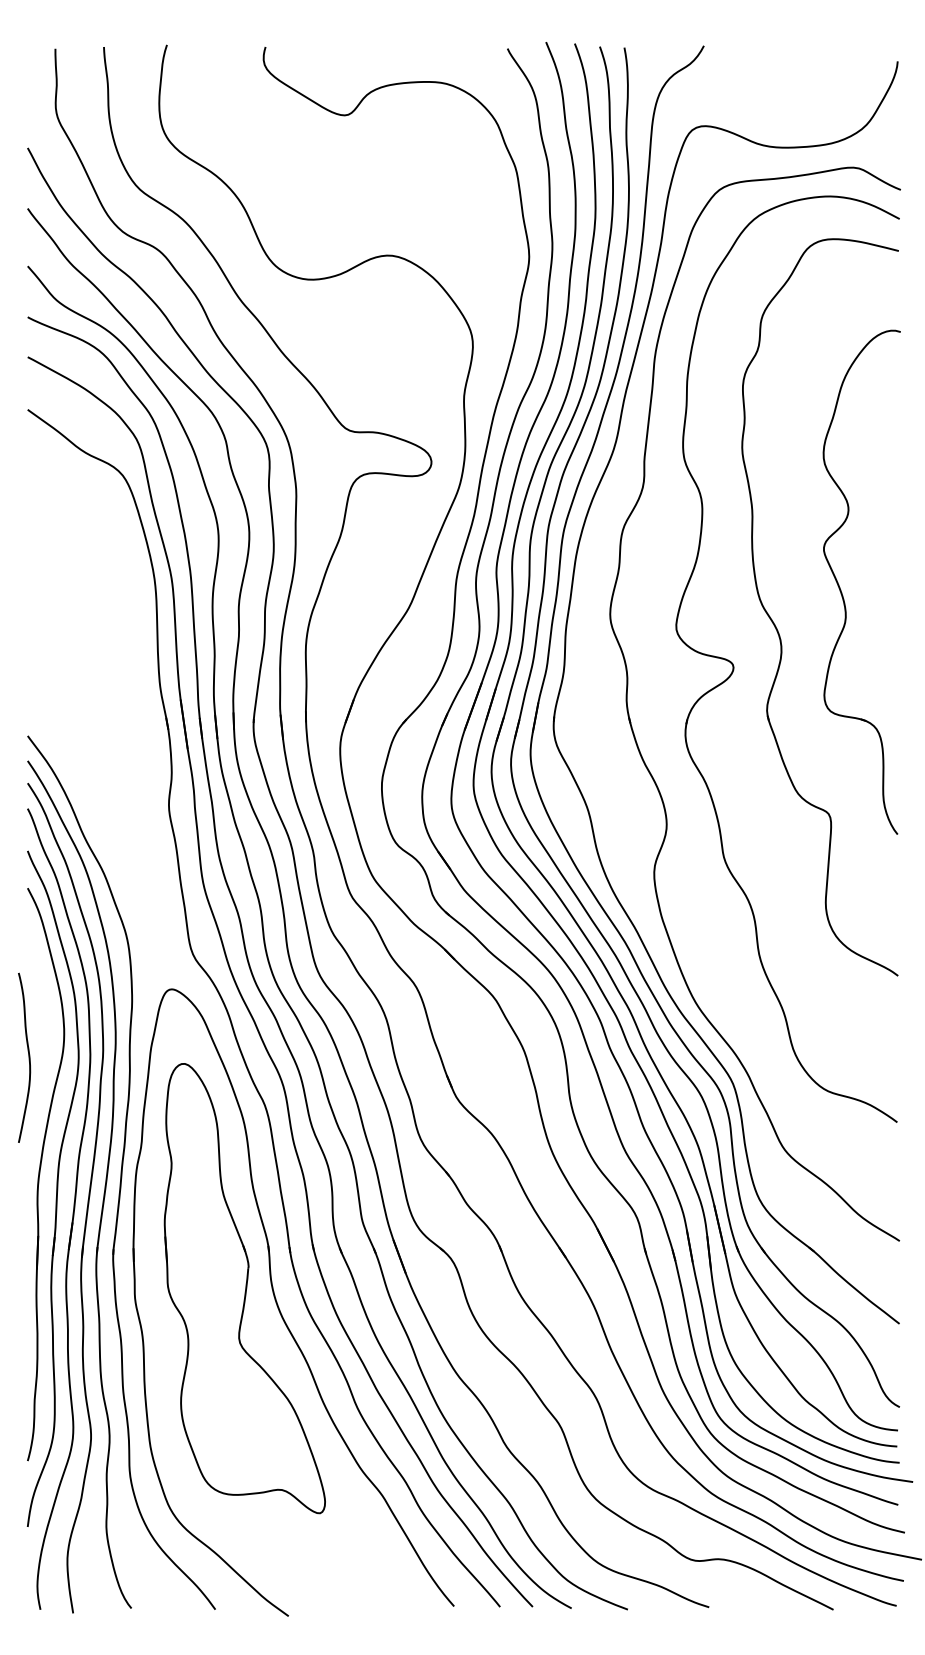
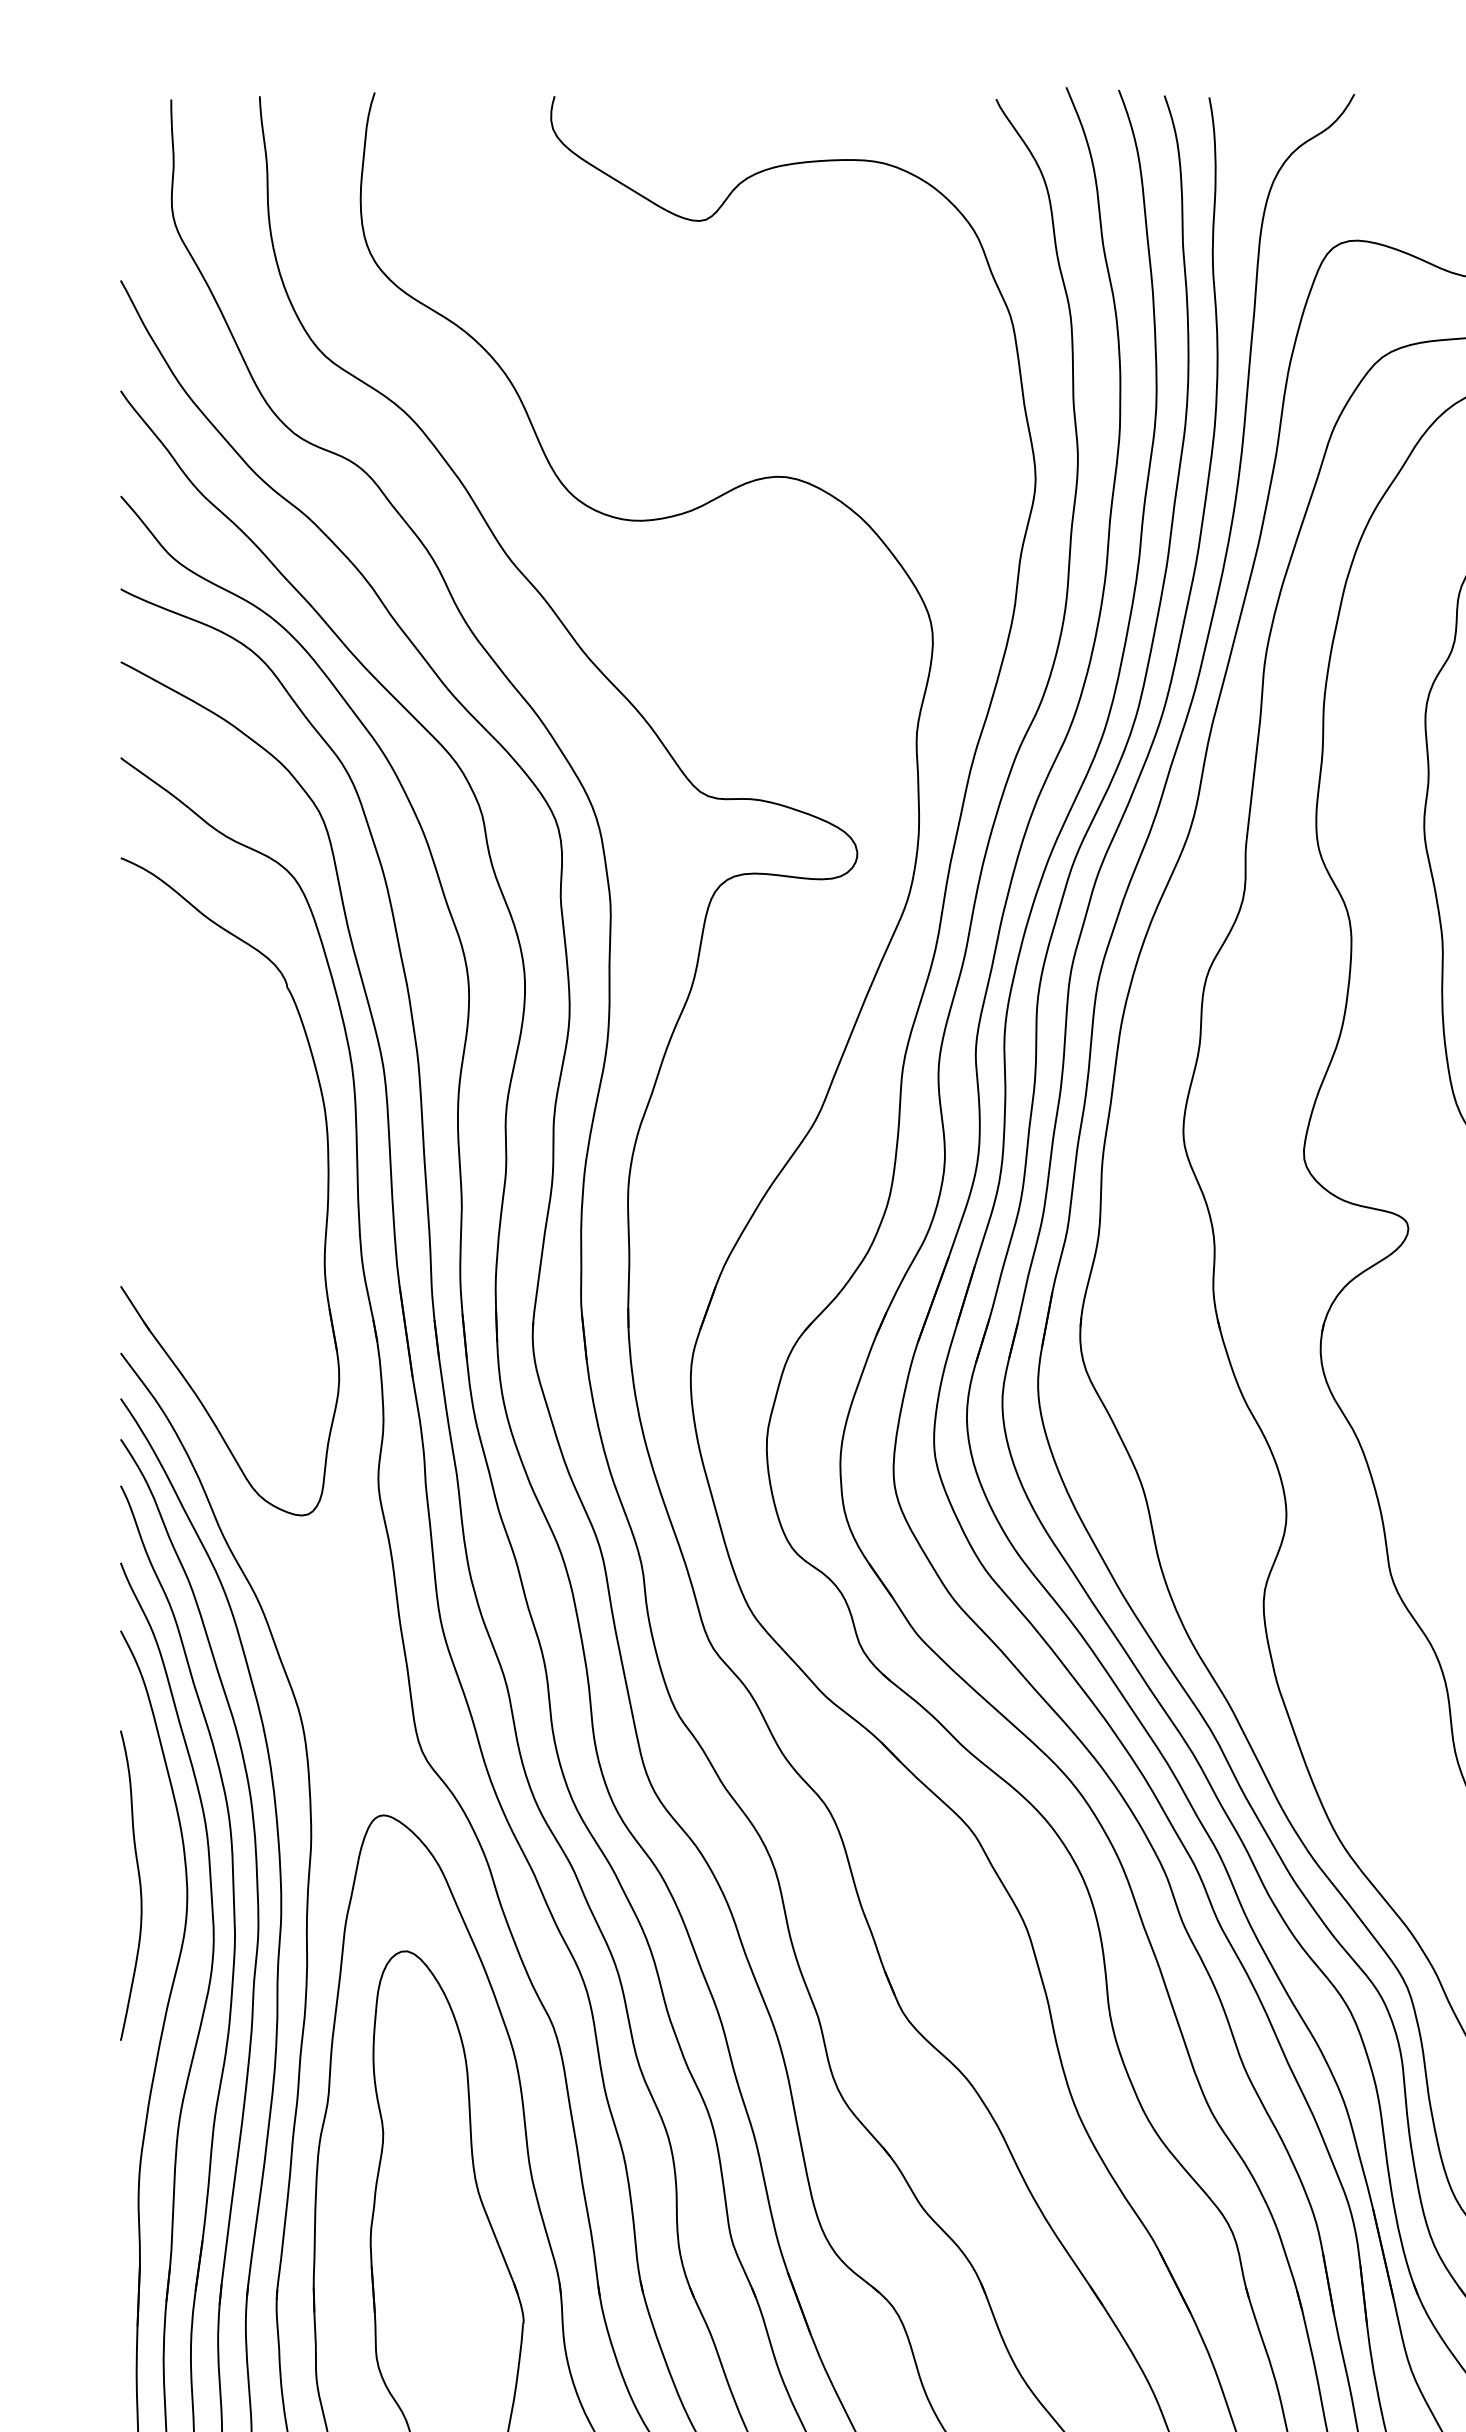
part: (140, 644) -> (326, 1186), added
curve: (28, 1057) -> (138, 1884), moved

